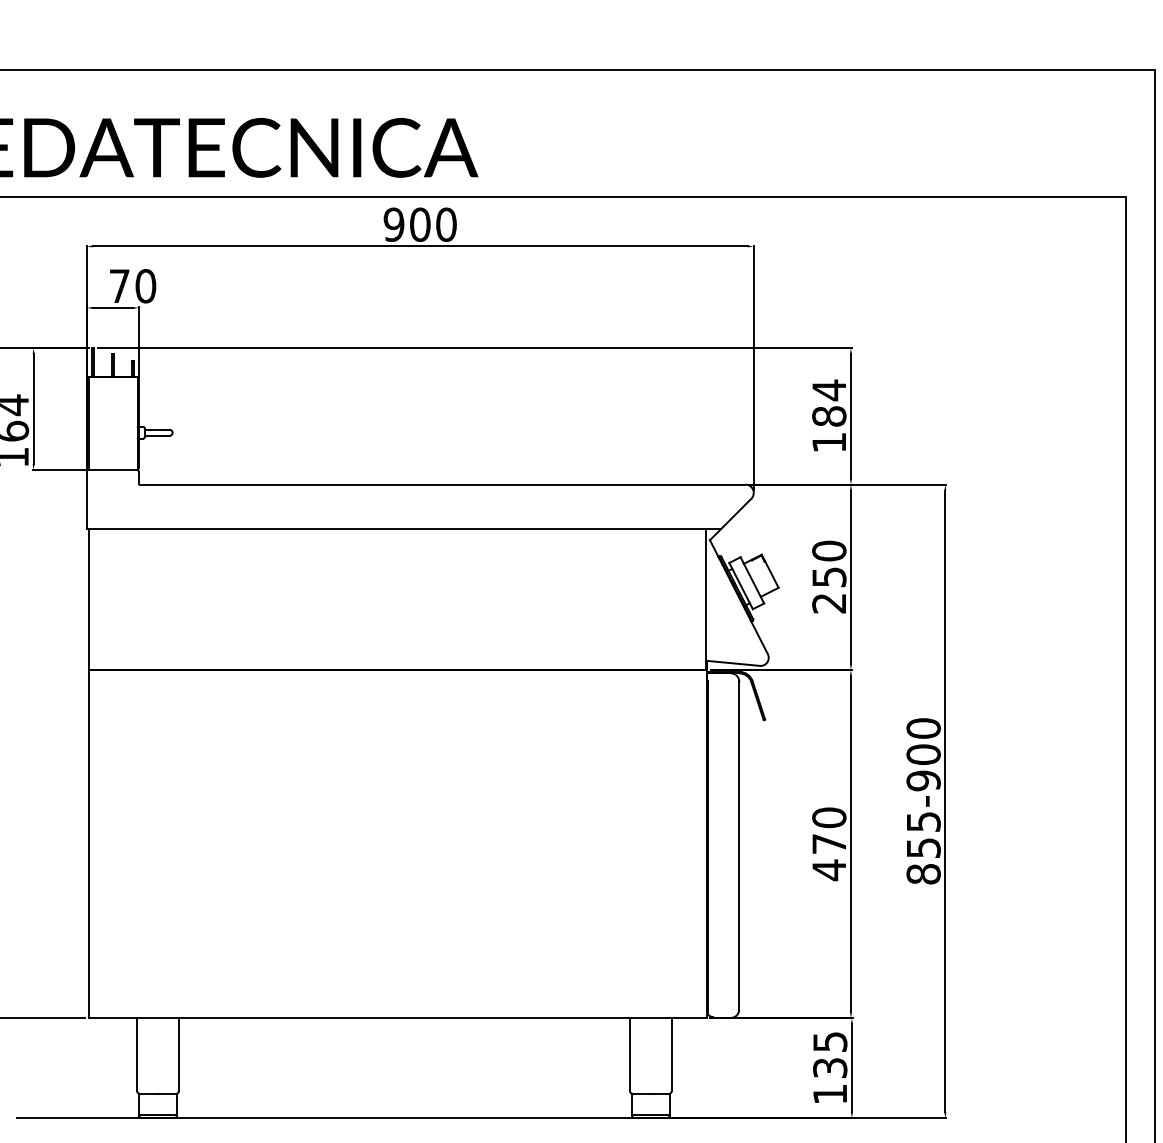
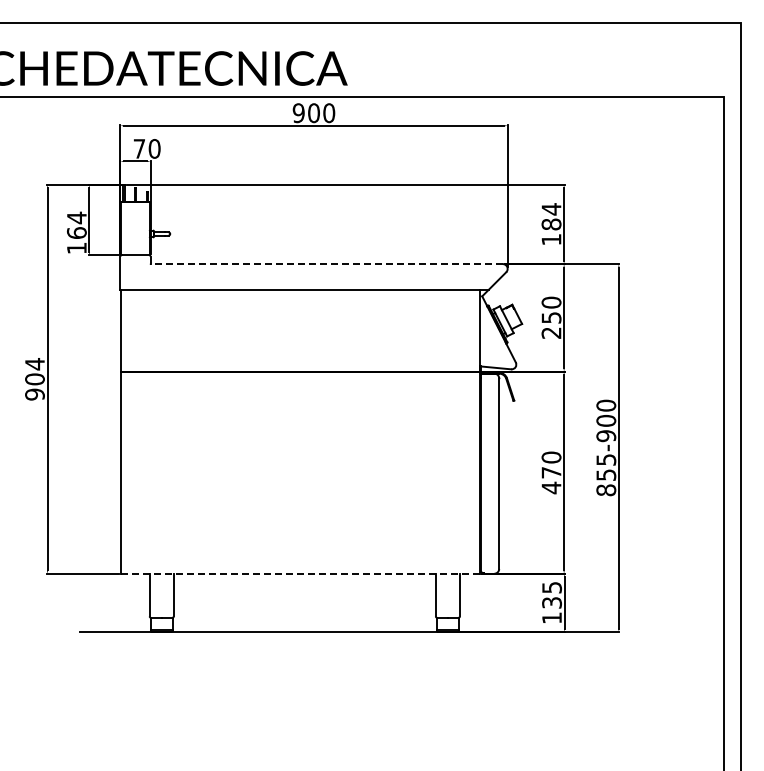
line: (441, 485) -> (326, 264), solid -> dashed
line: (398, 1017) -> (301, 573), solid -> dashed

